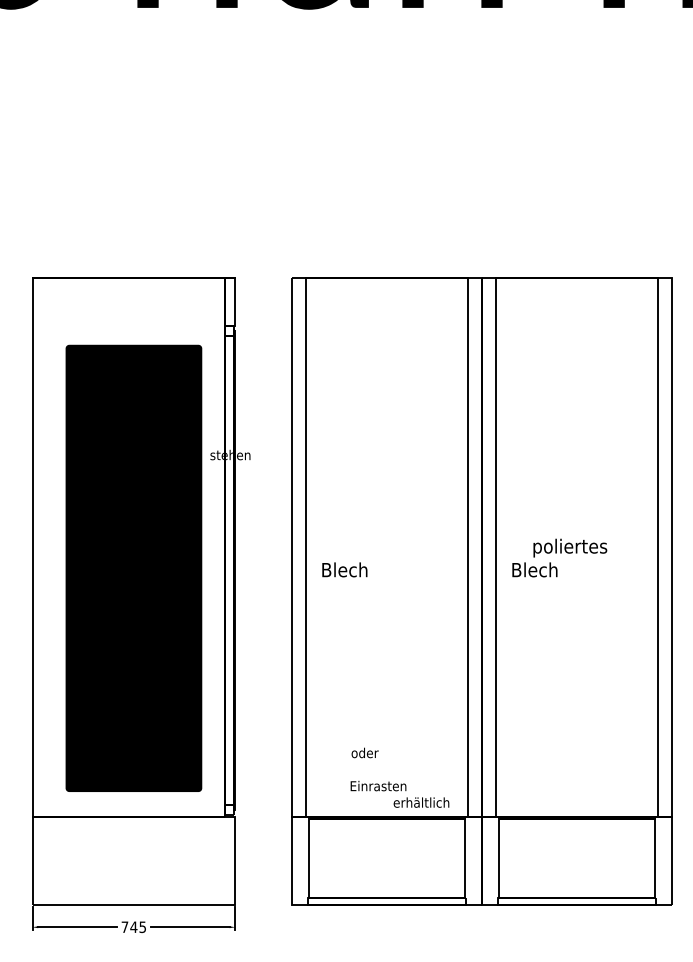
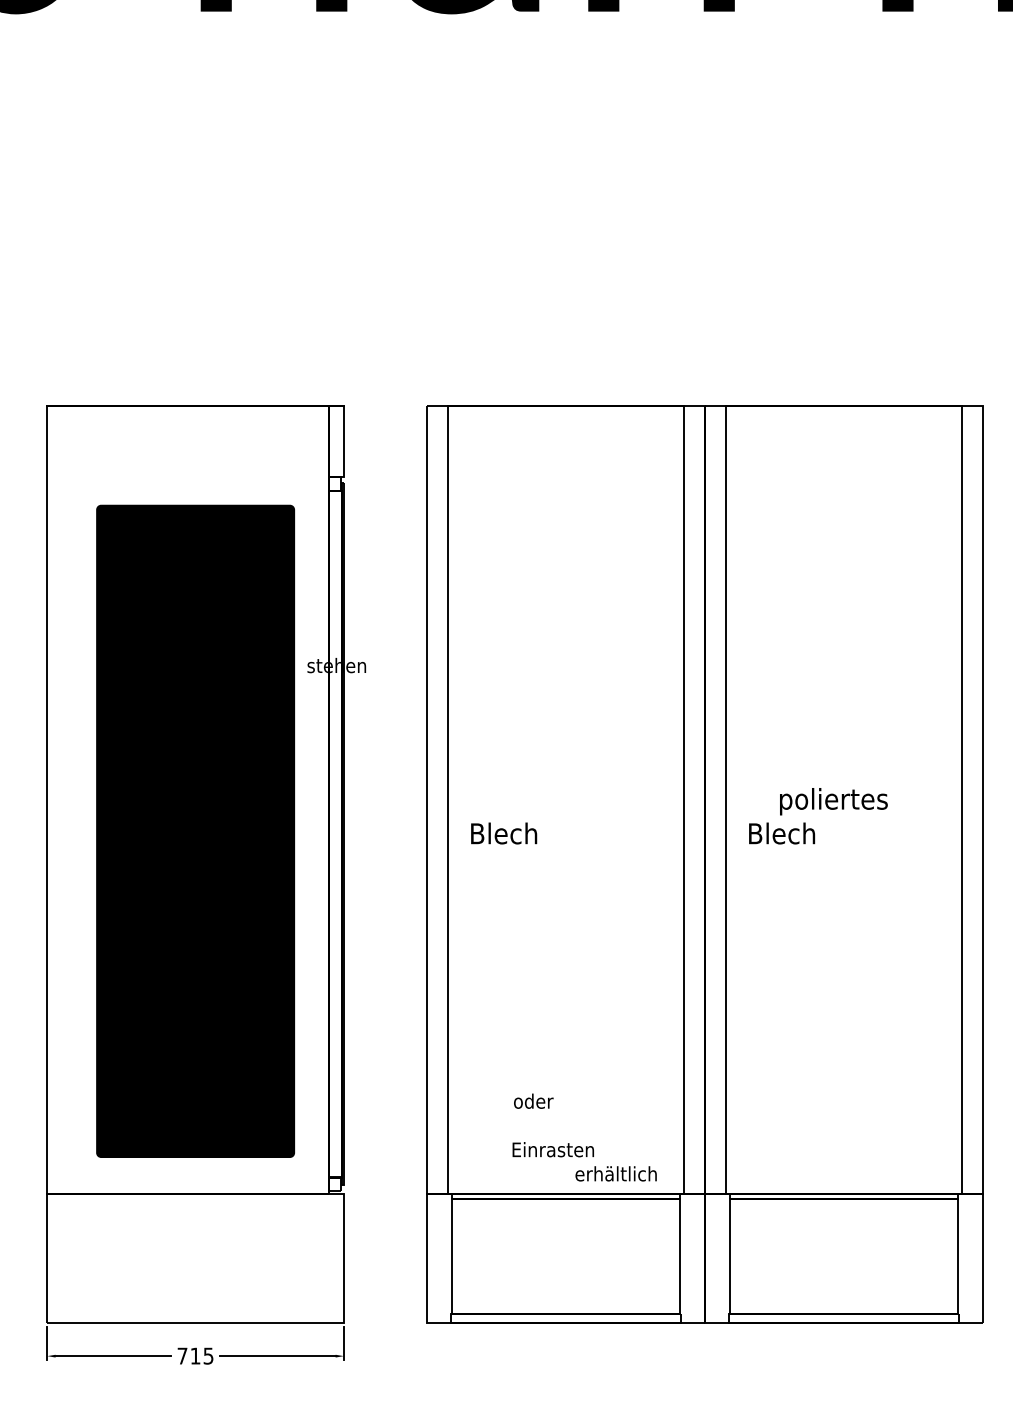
text: (133, 926) -> (194, 1355), 745 -> 715

